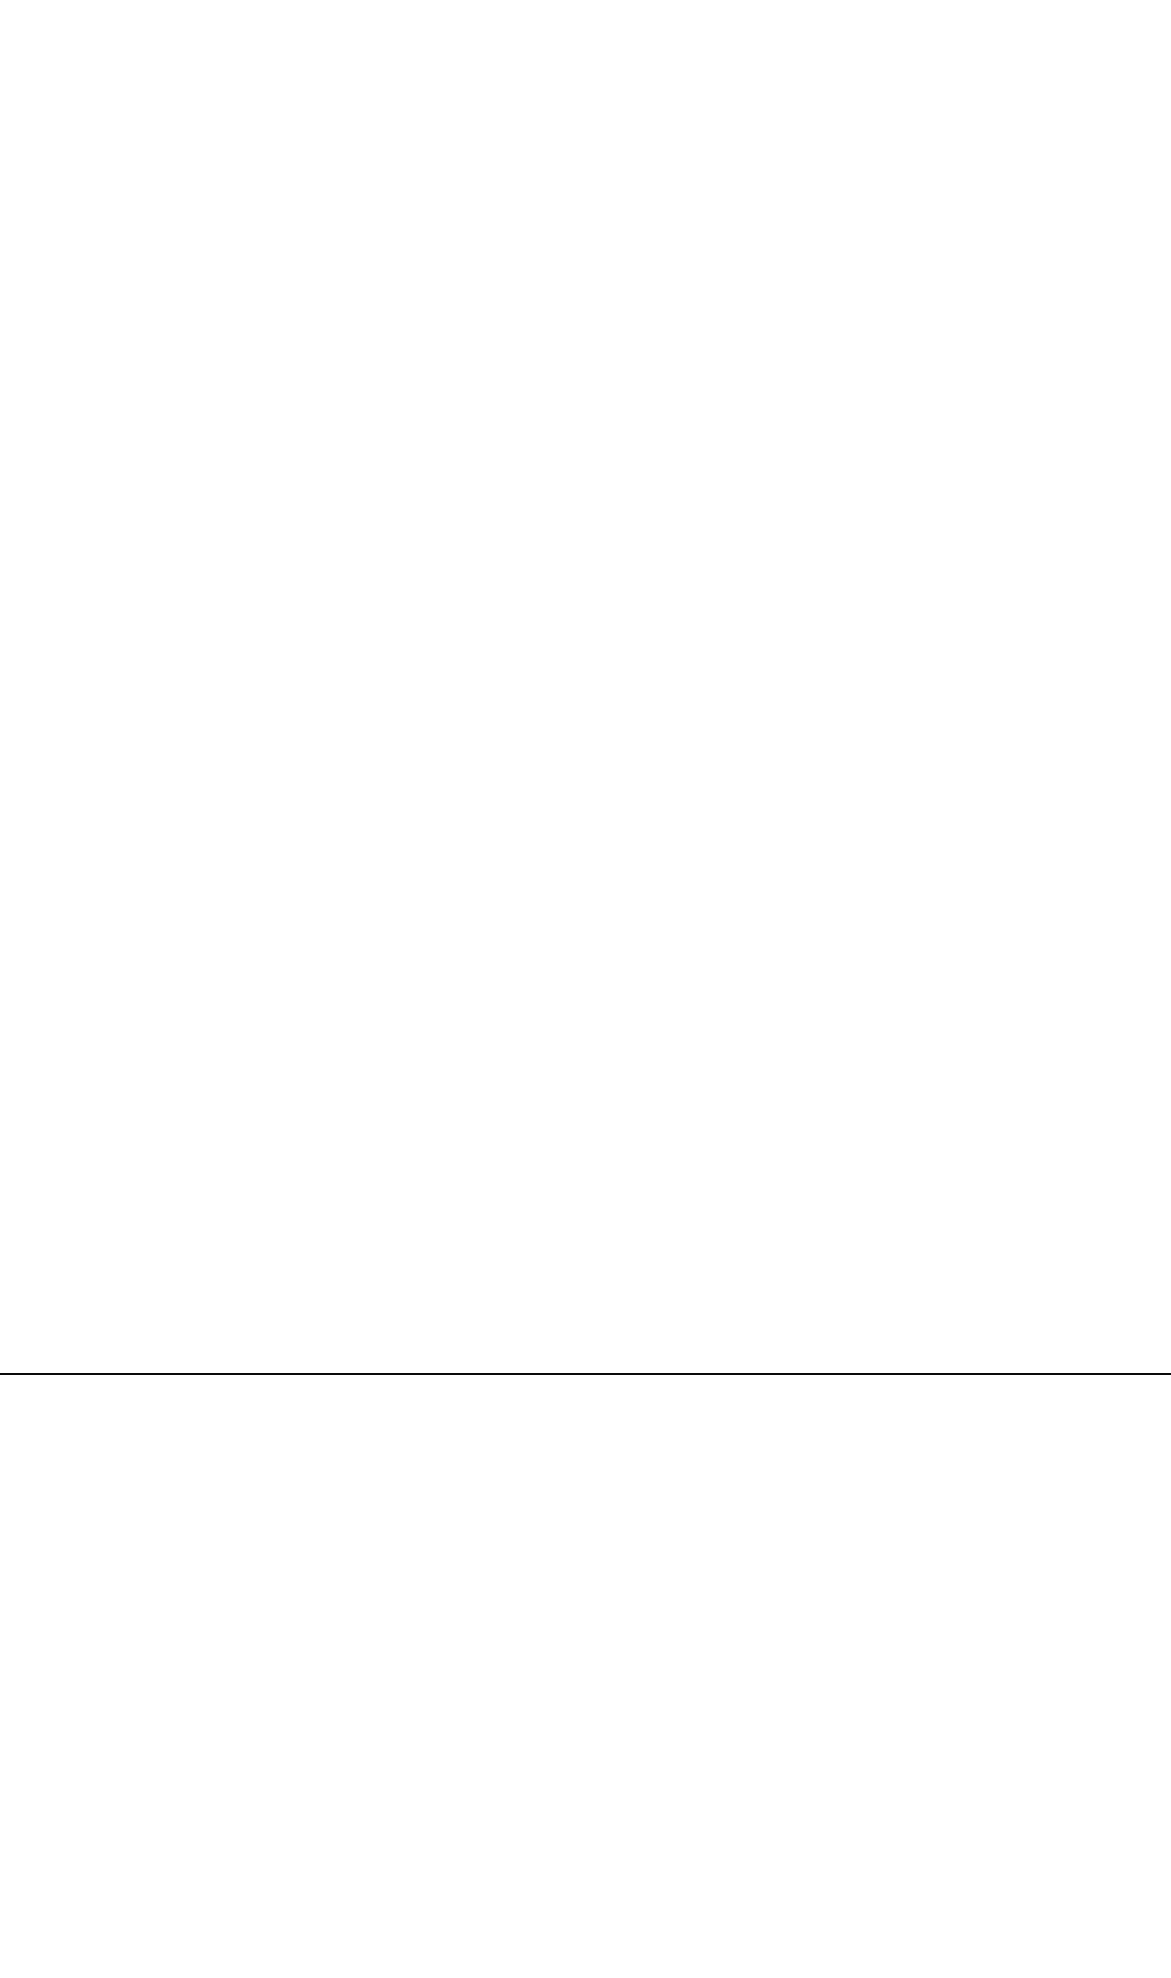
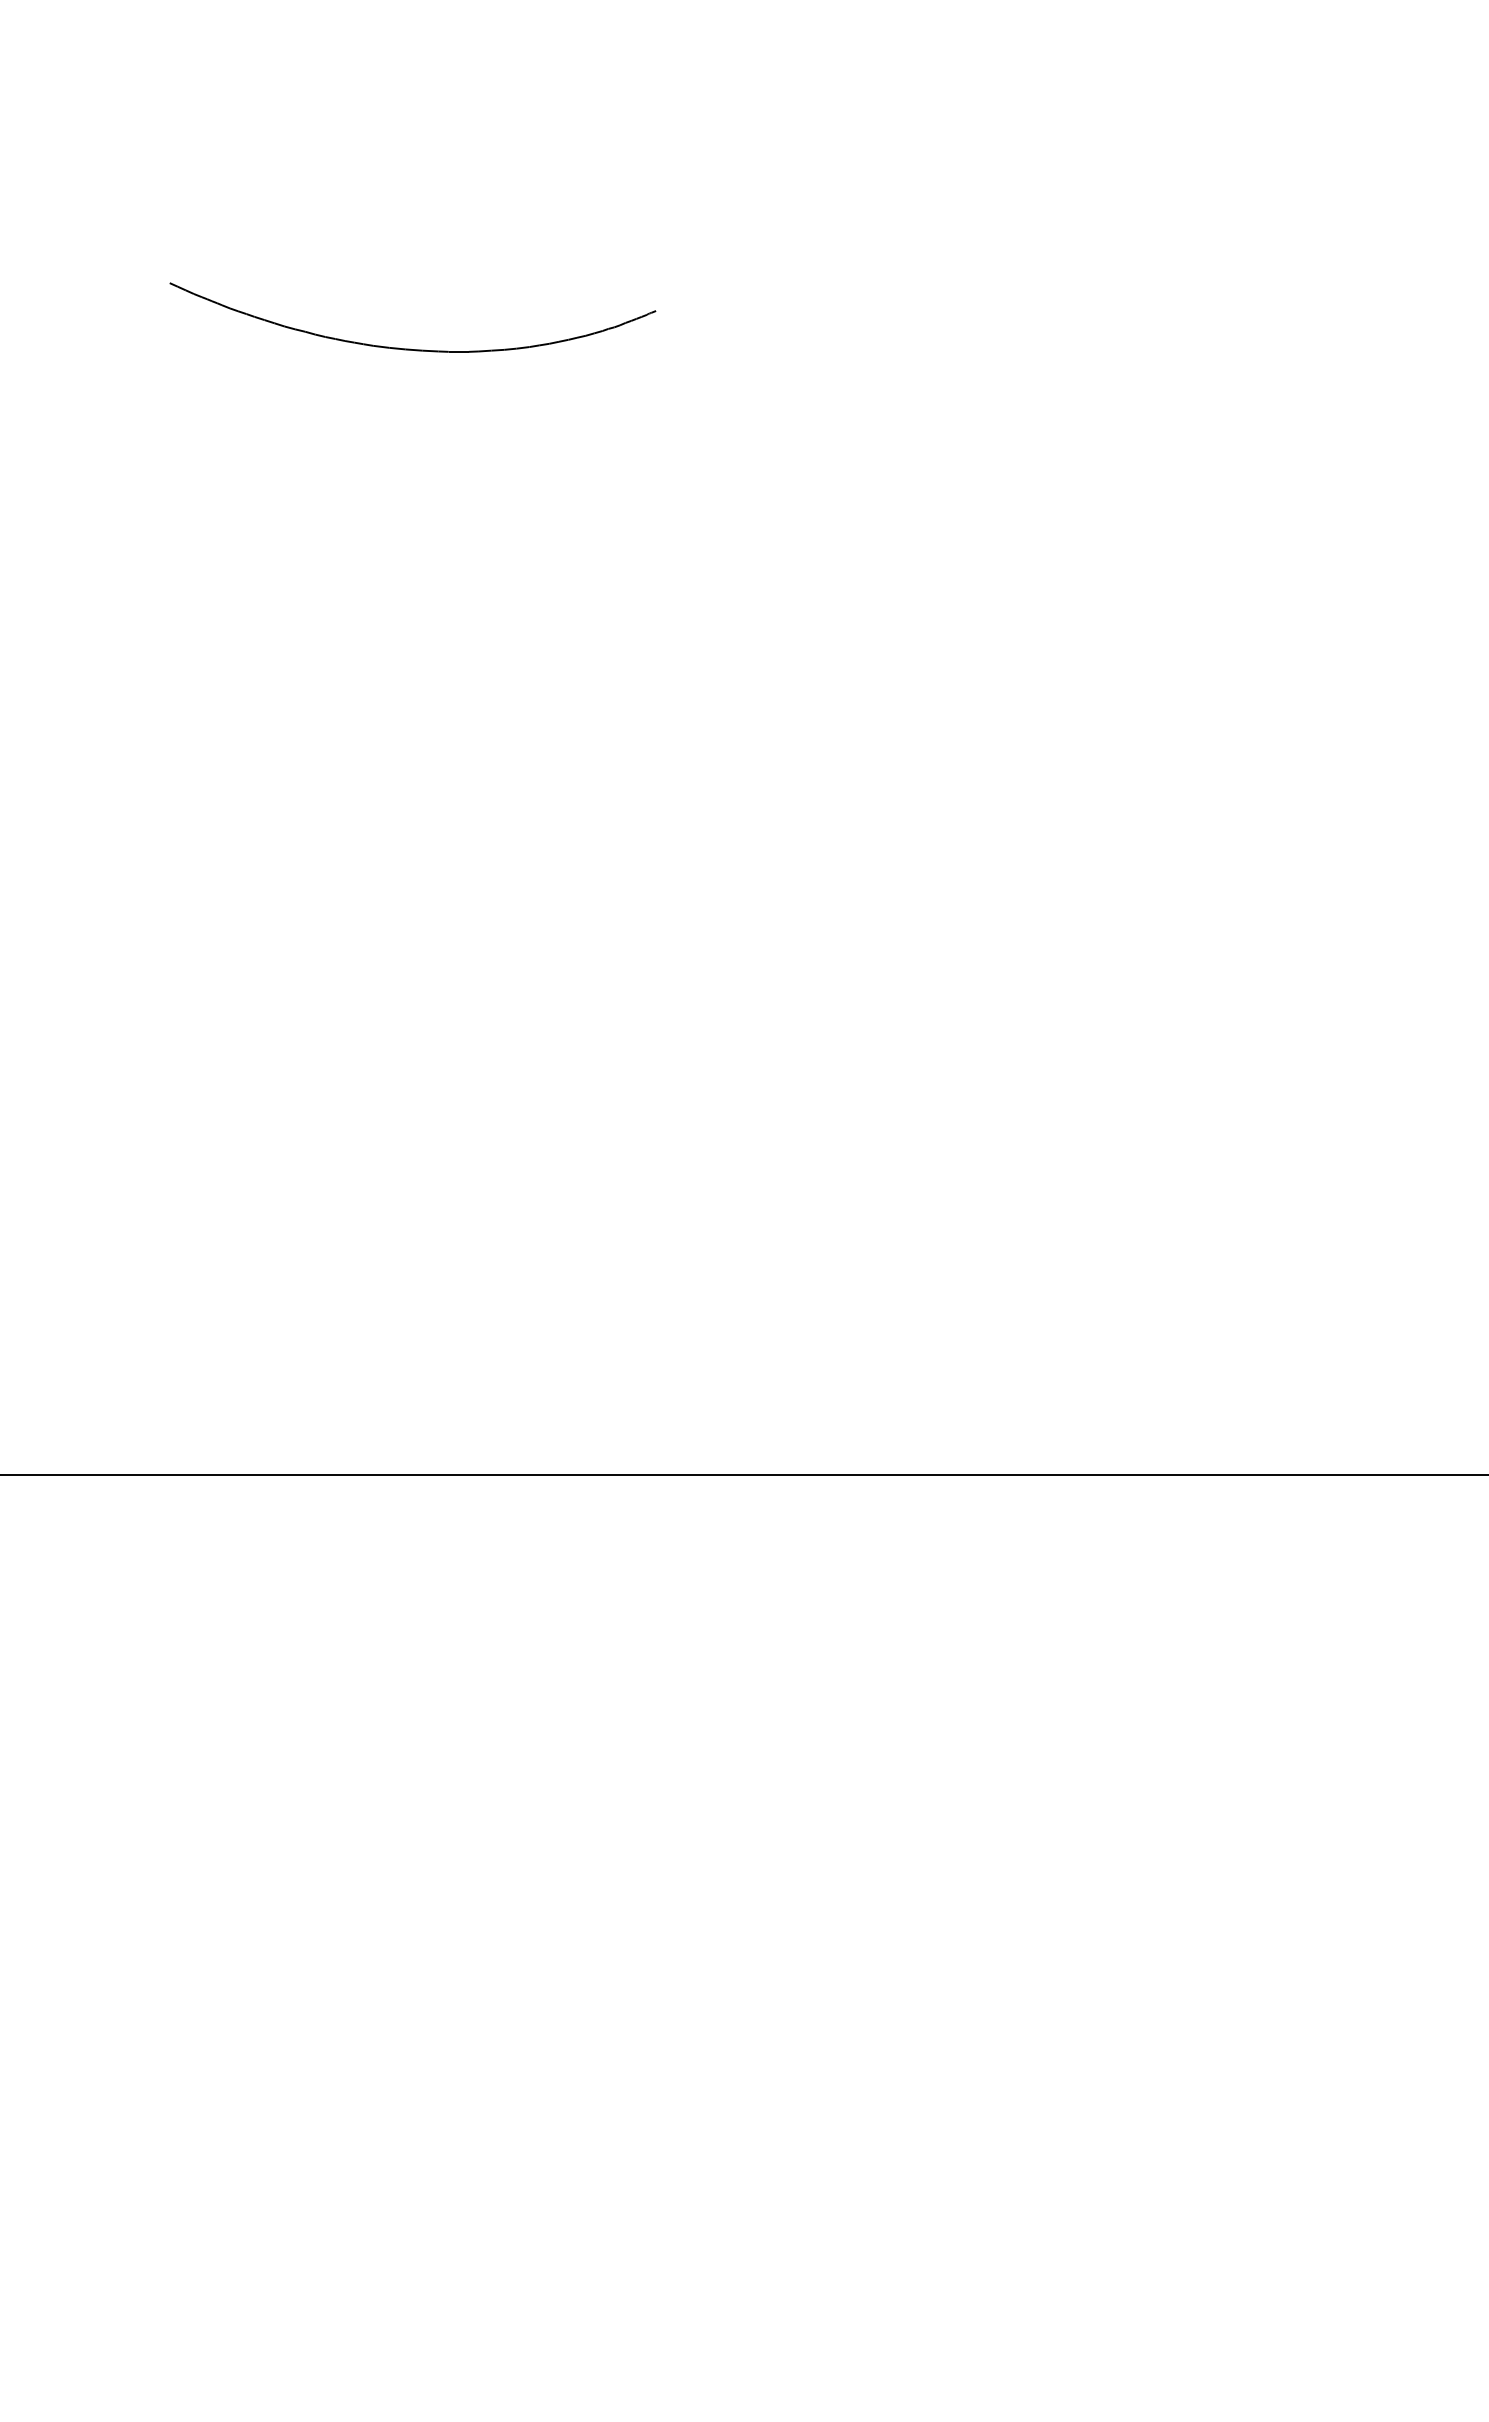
part: (456, 231) -> (410, 348), added

